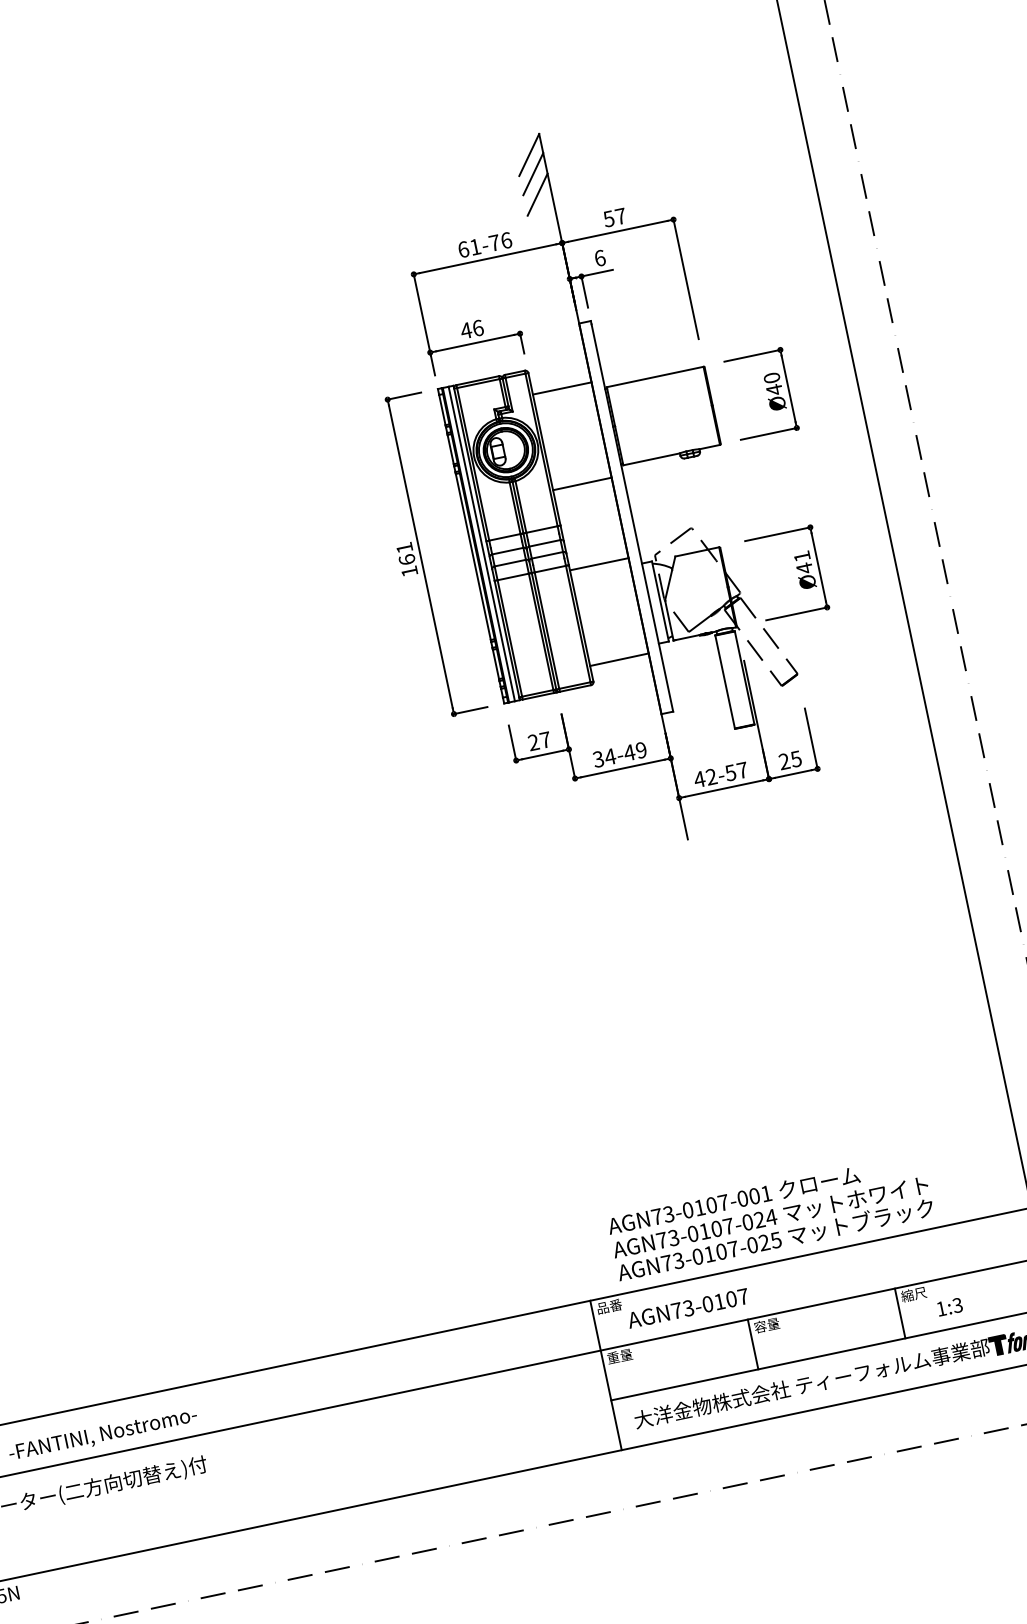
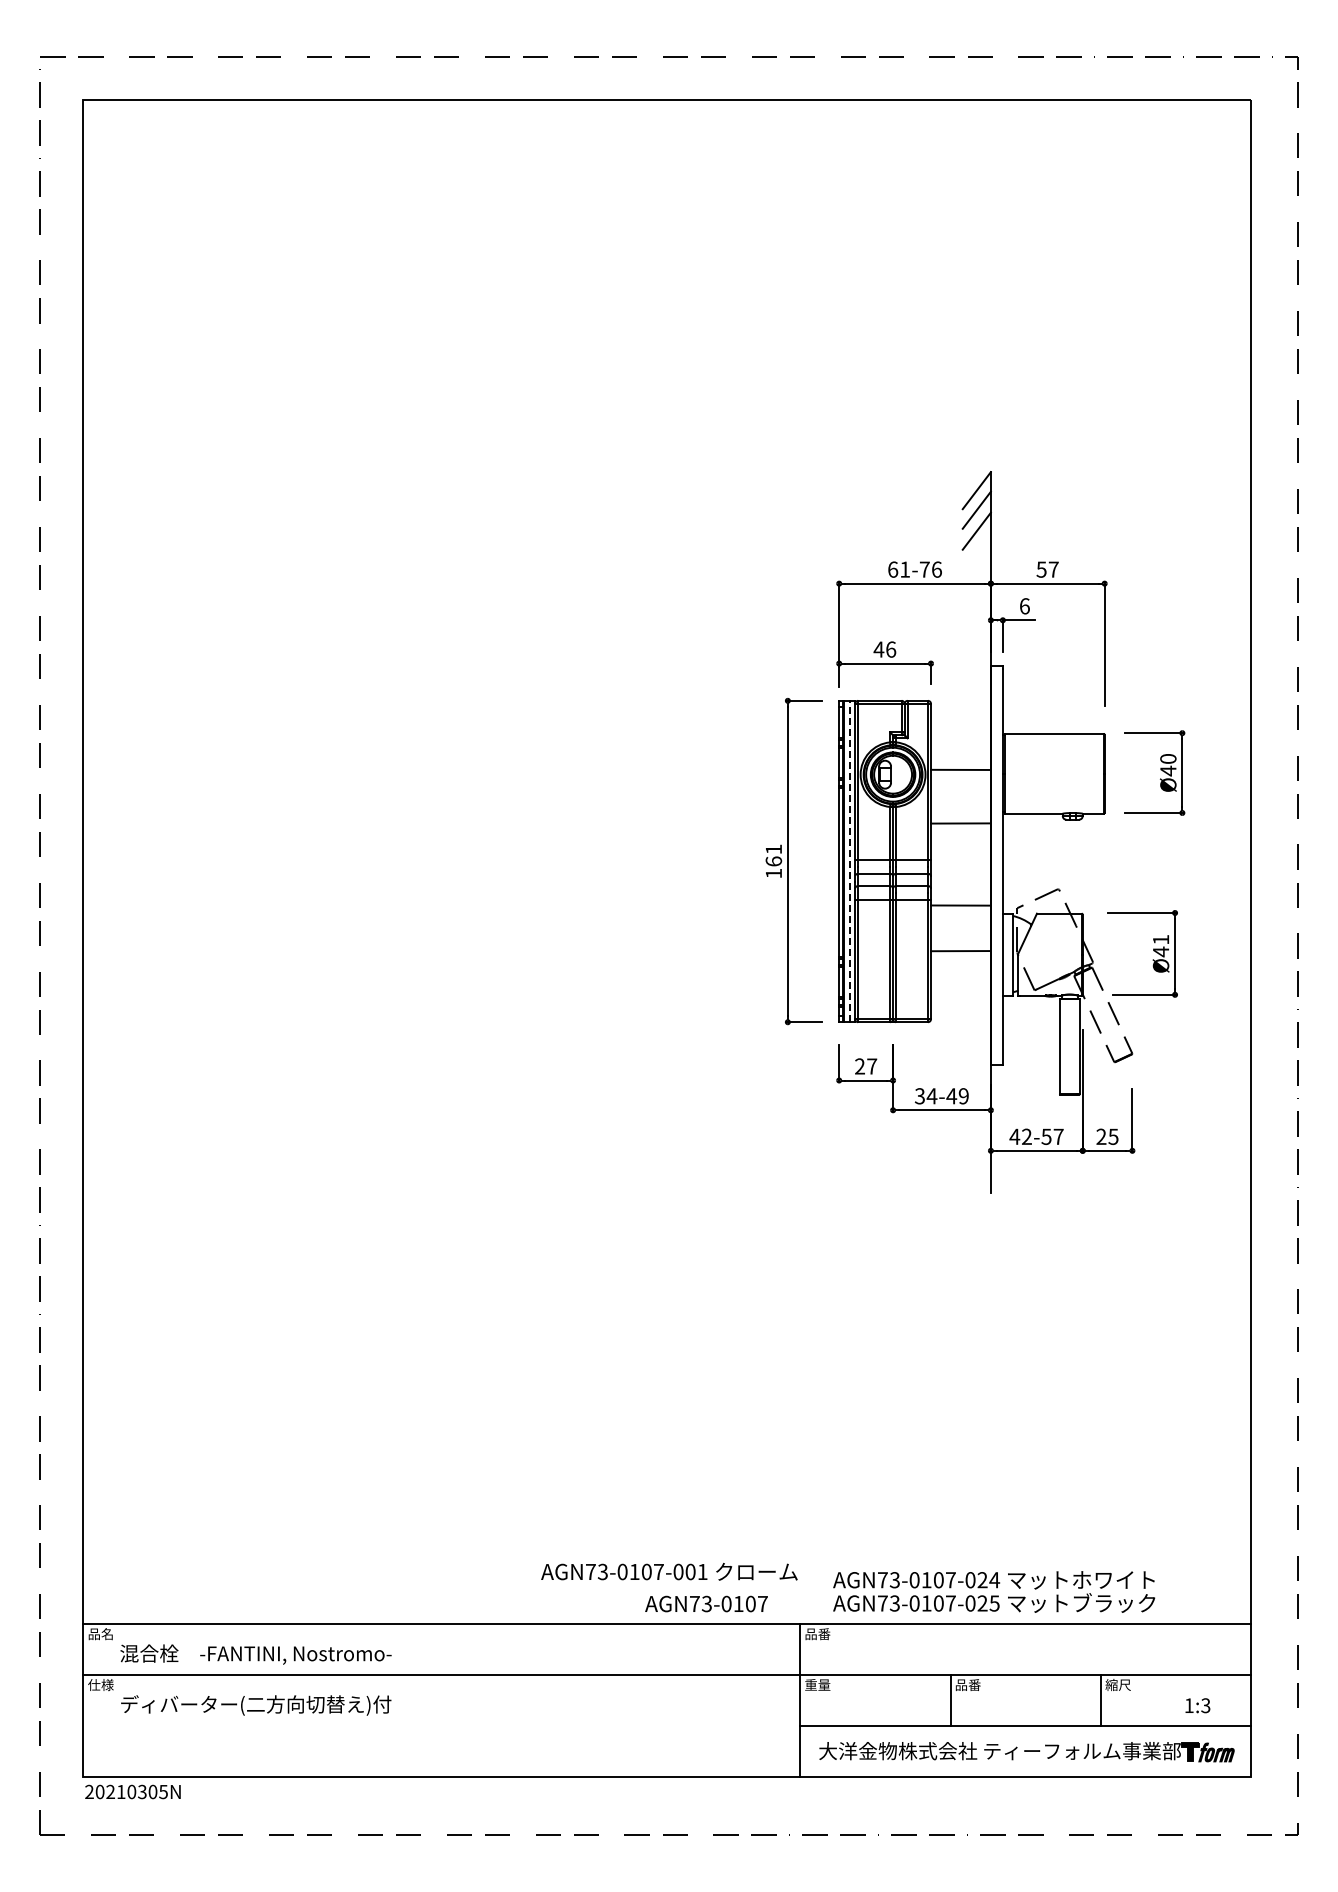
line: (561, 388) -> (960, 769), moved
line: (482, 543) -> (850, 861), solid -> dashed
line: (619, 660) -> (960, 951), moved
text: (733, 1200) -> (669, 1571), moved
text: (949, 1306) -> (1197, 1705), moved
text: (688, 1307) -> (706, 1603), moved
text: (766, 1325) -> (967, 1684), 容量 -> 品番

